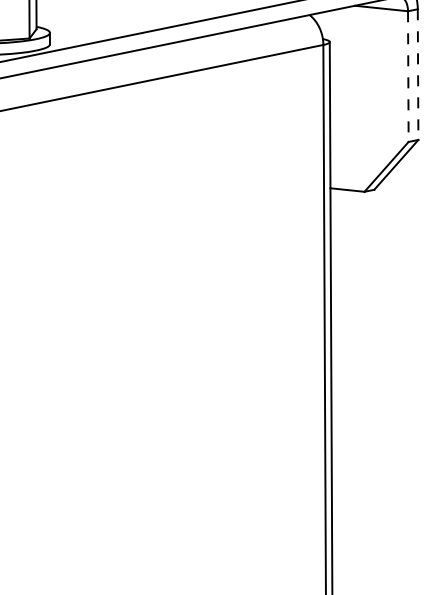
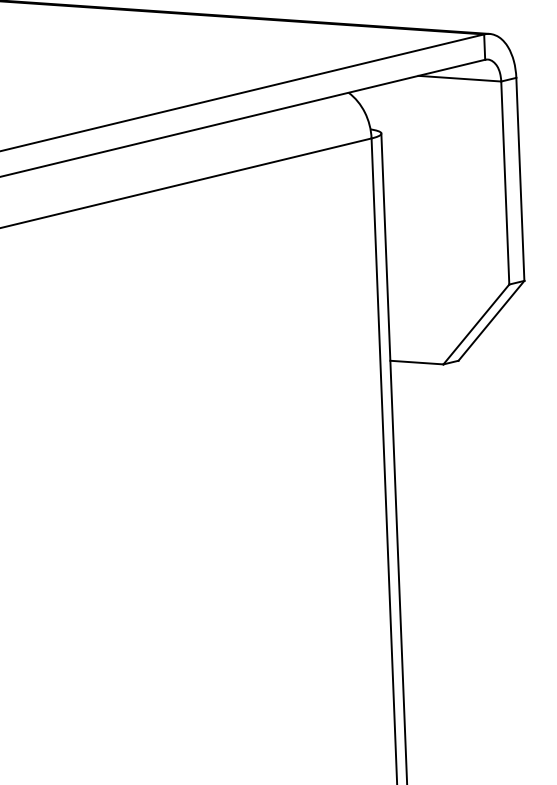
line: (418, 75) -> (521, 180), dashed -> solid
line: (408, 77) -> (505, 184), dashed -> solid

